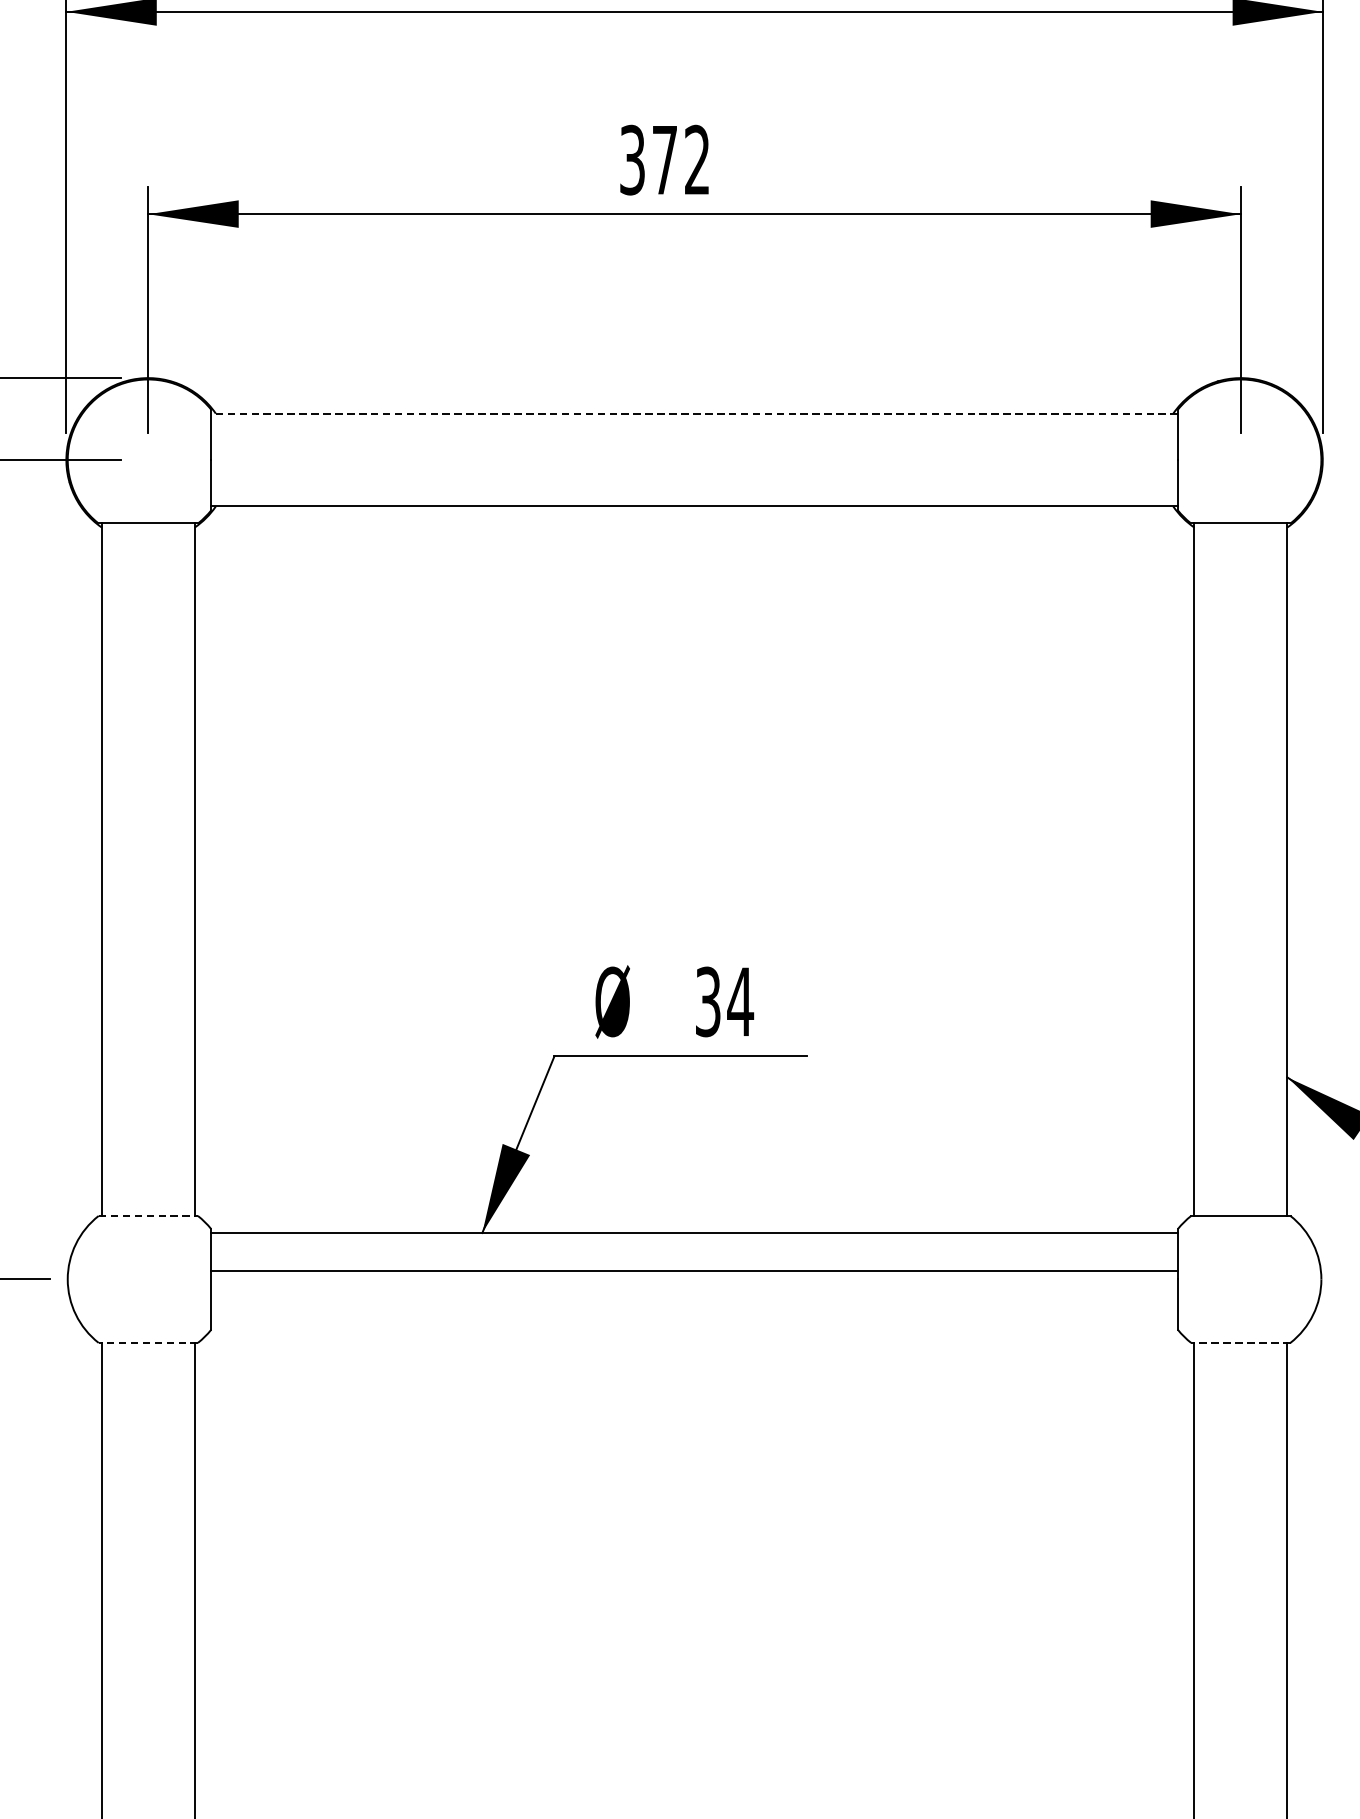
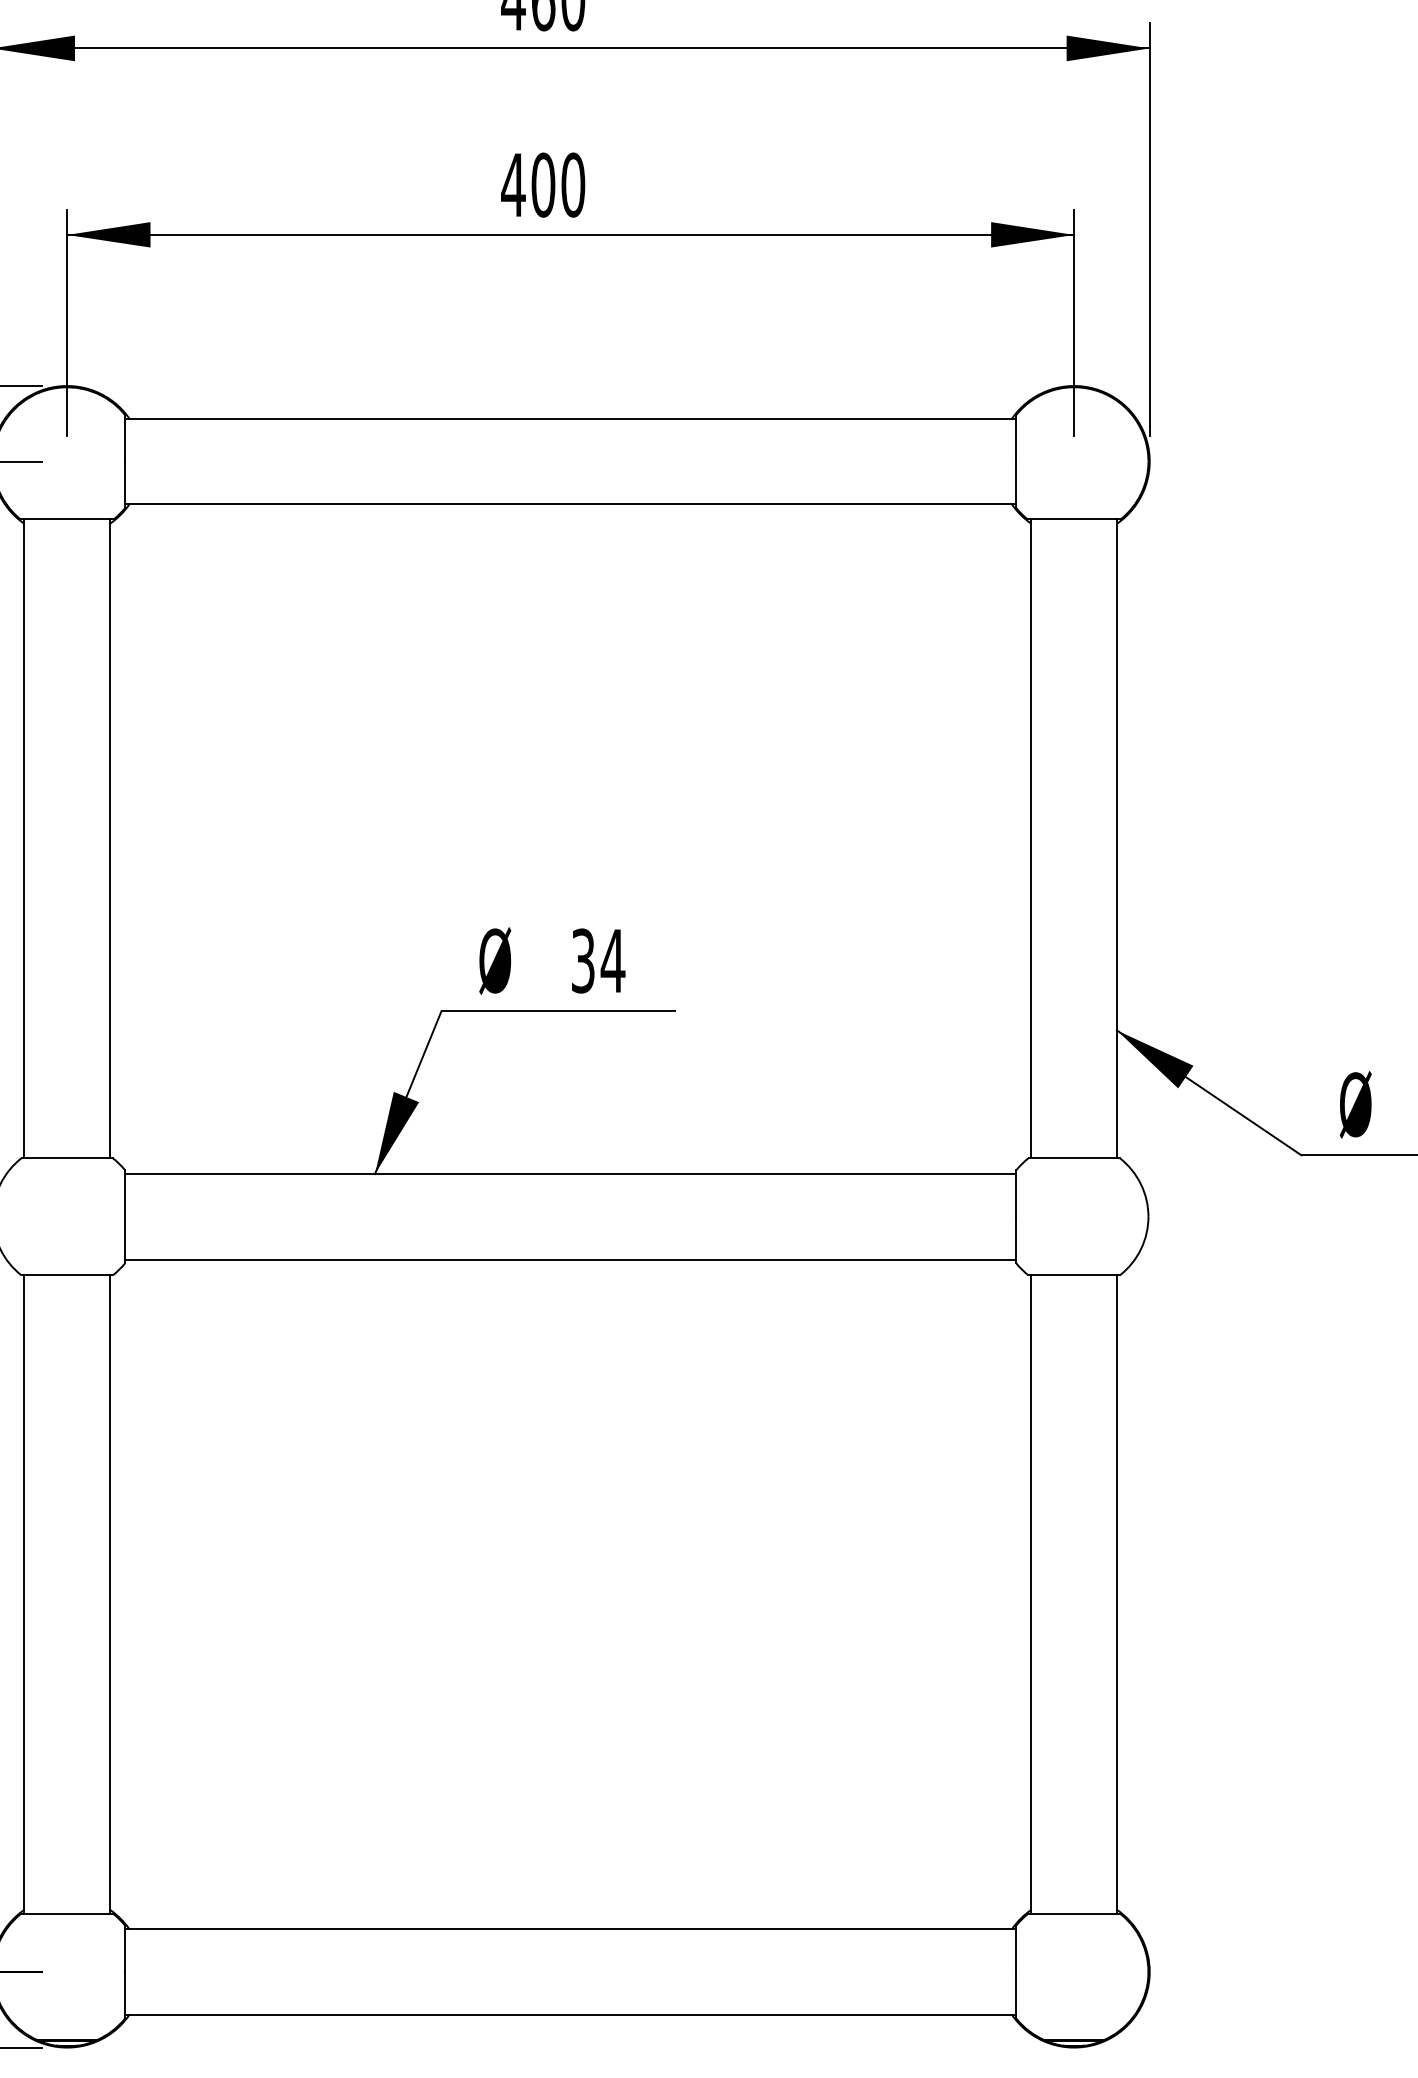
text: (665, 159) -> (543, 184), 372 -> 400
line: (694, 413) -> (570, 418), dashed -> solid
line: (148, 1216) -> (67, 1158), dashed -> solid
line: (694, 1270) -> (570, 1259), moved
line: (148, 1343) -> (67, 1275), dashed -> solid
line: (1241, 1343) -> (1074, 1275), dashed -> solid

